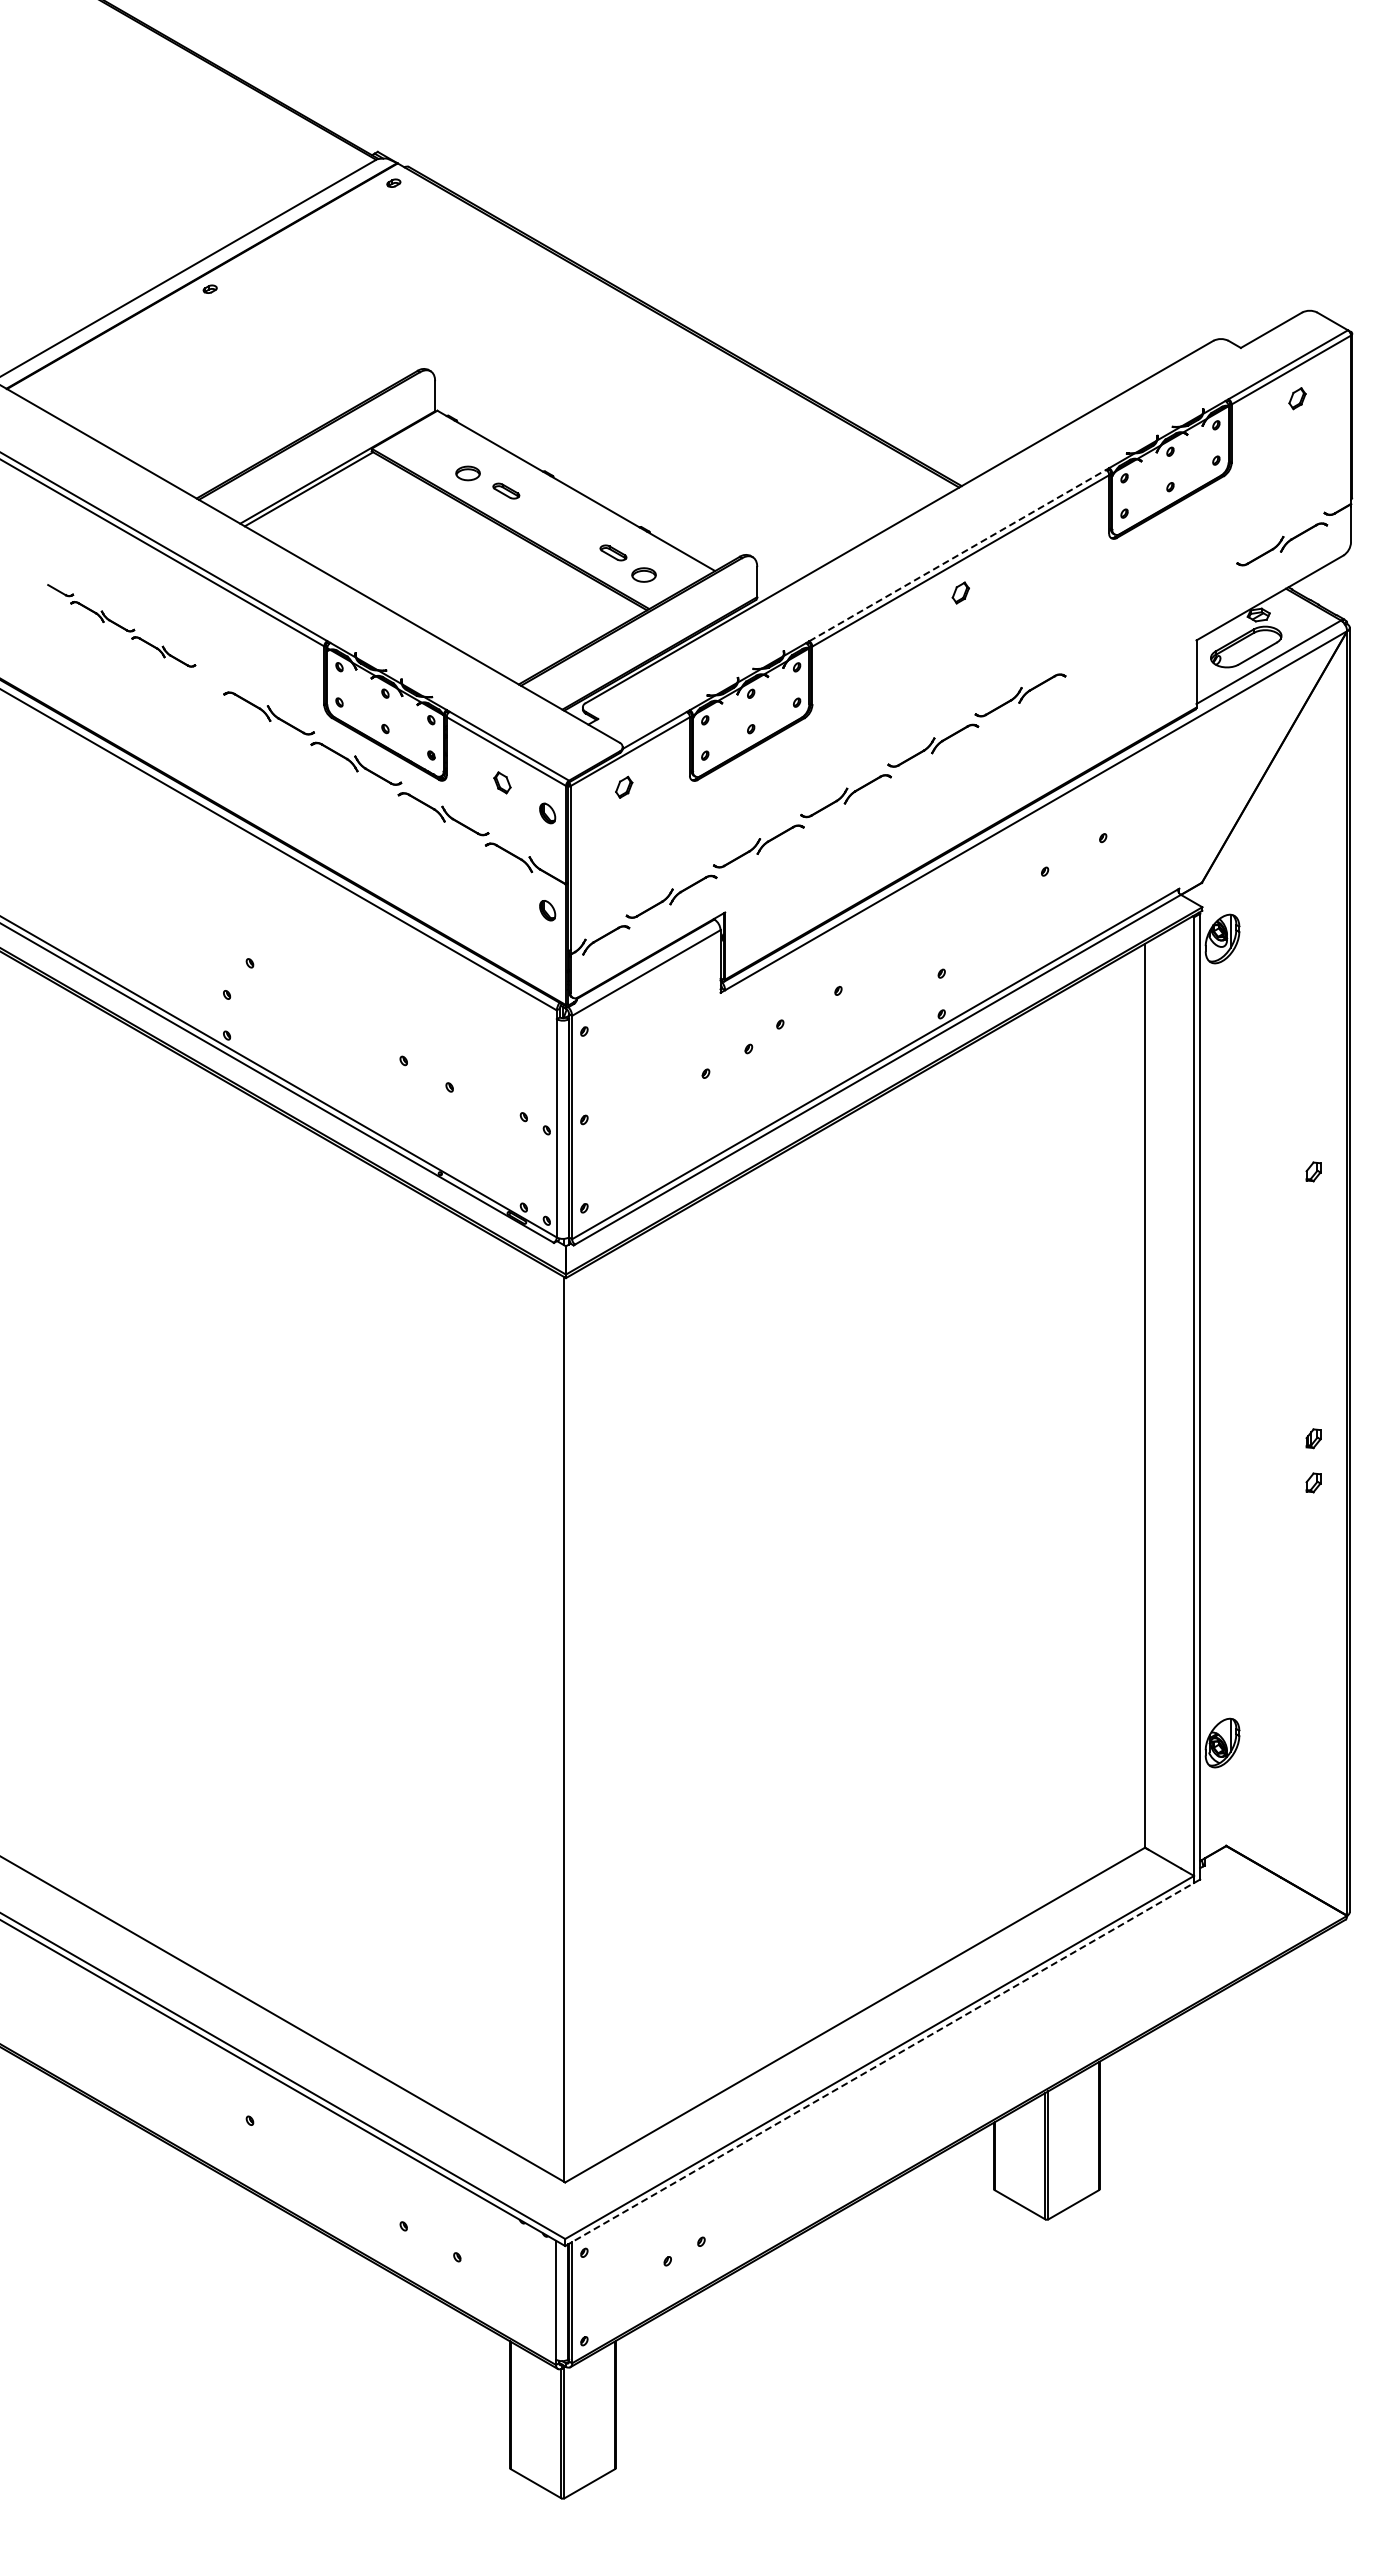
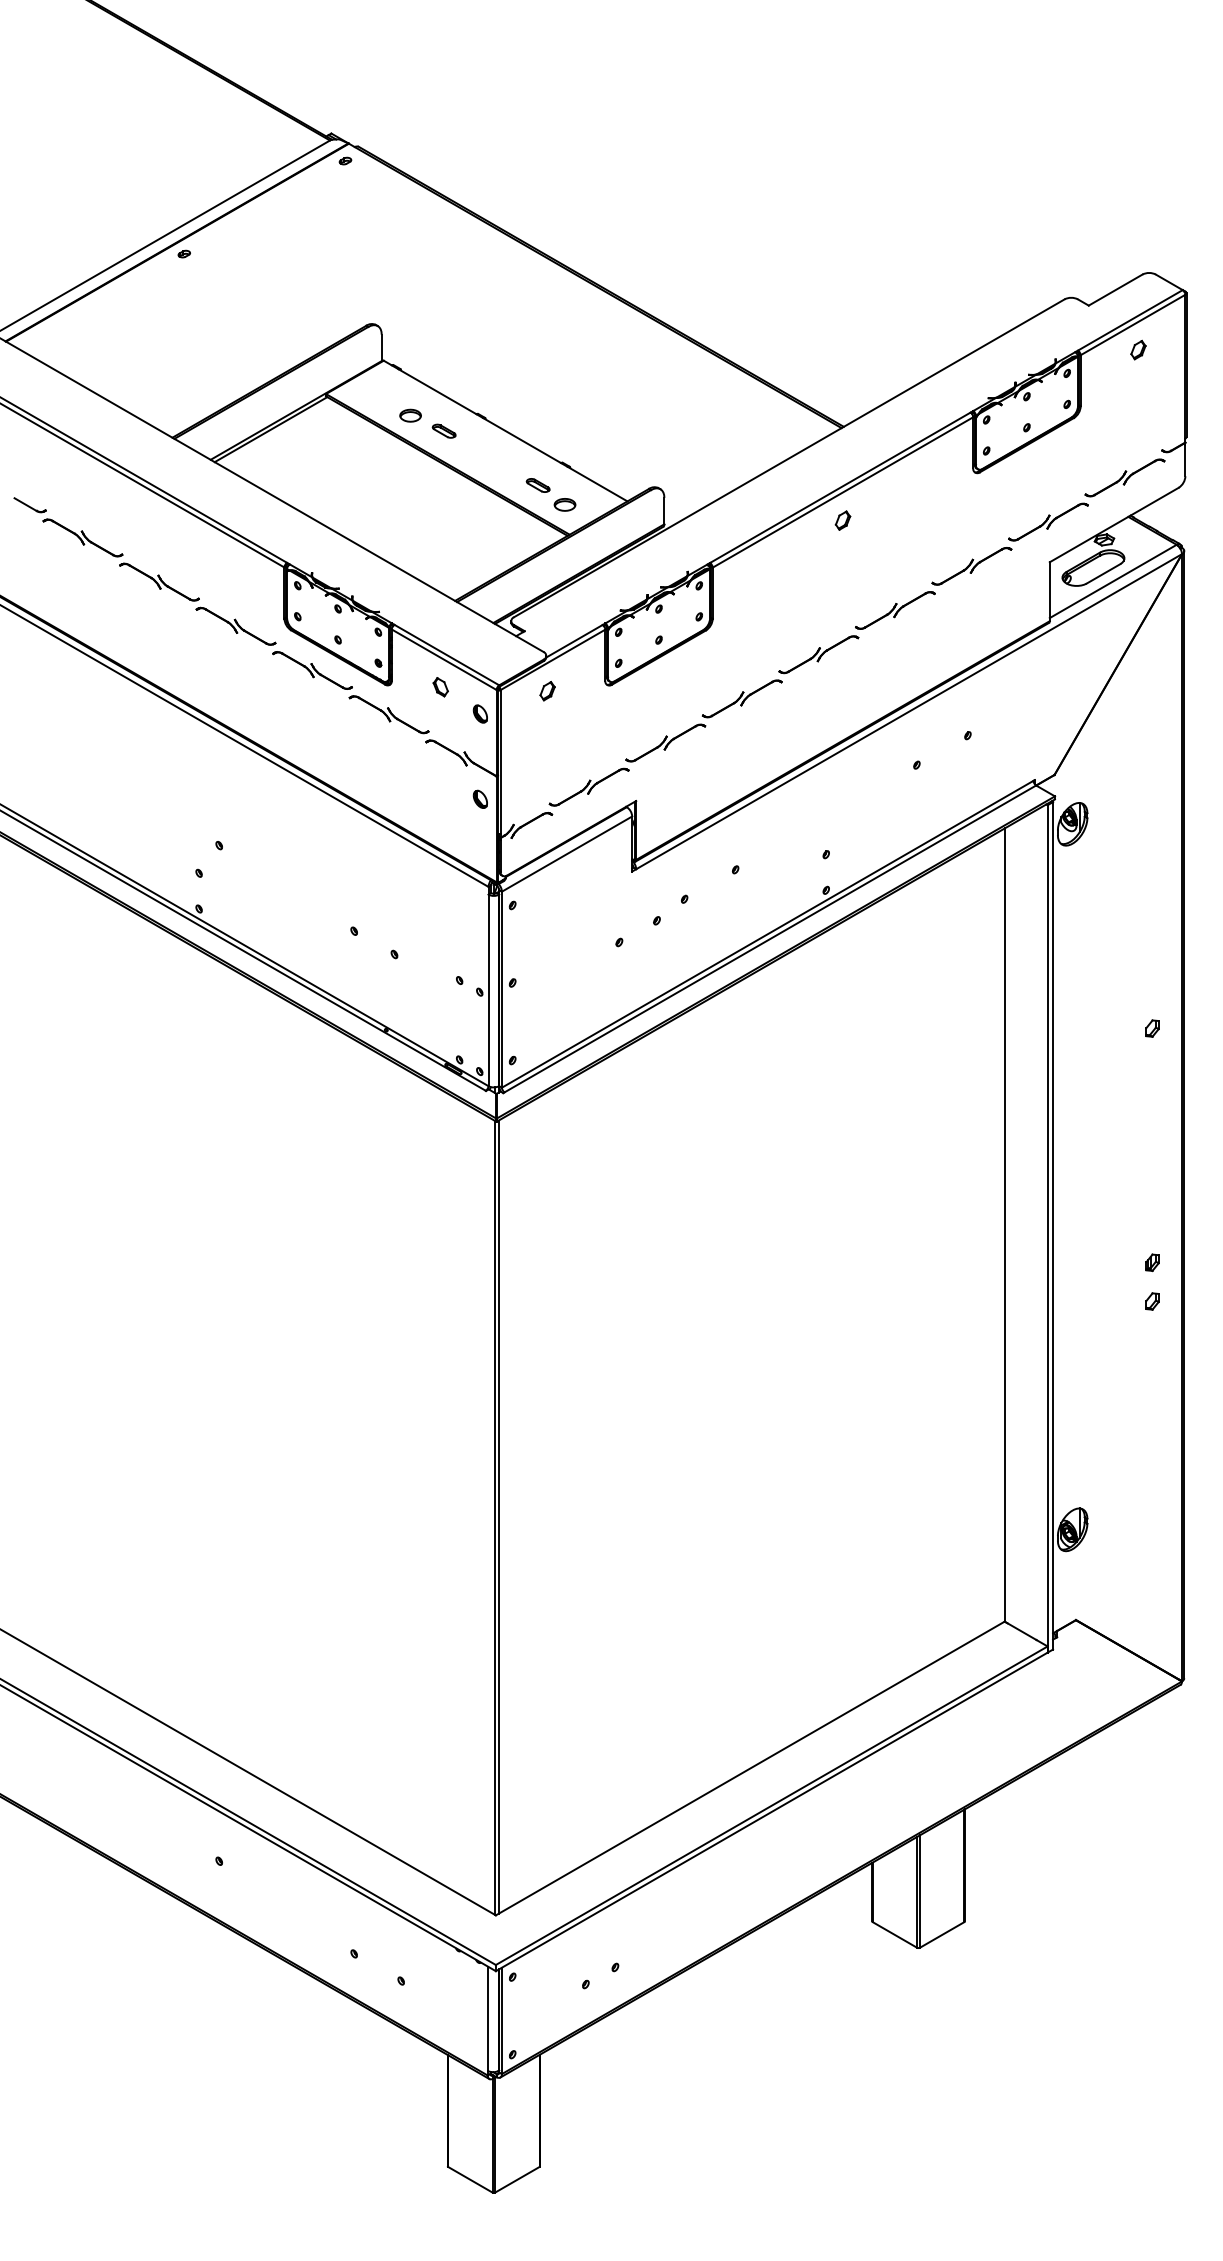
line: (958, 555) -> (840, 487), dashed -> solid
part: (1150, 619) -> (1009, 543), added
part: (121, 625) -> (106, 549), size x1.43
line: (568, 1728) -> (498, 1517), added
line: (880, 2064) -> (772, 1811), dashed -> solid

